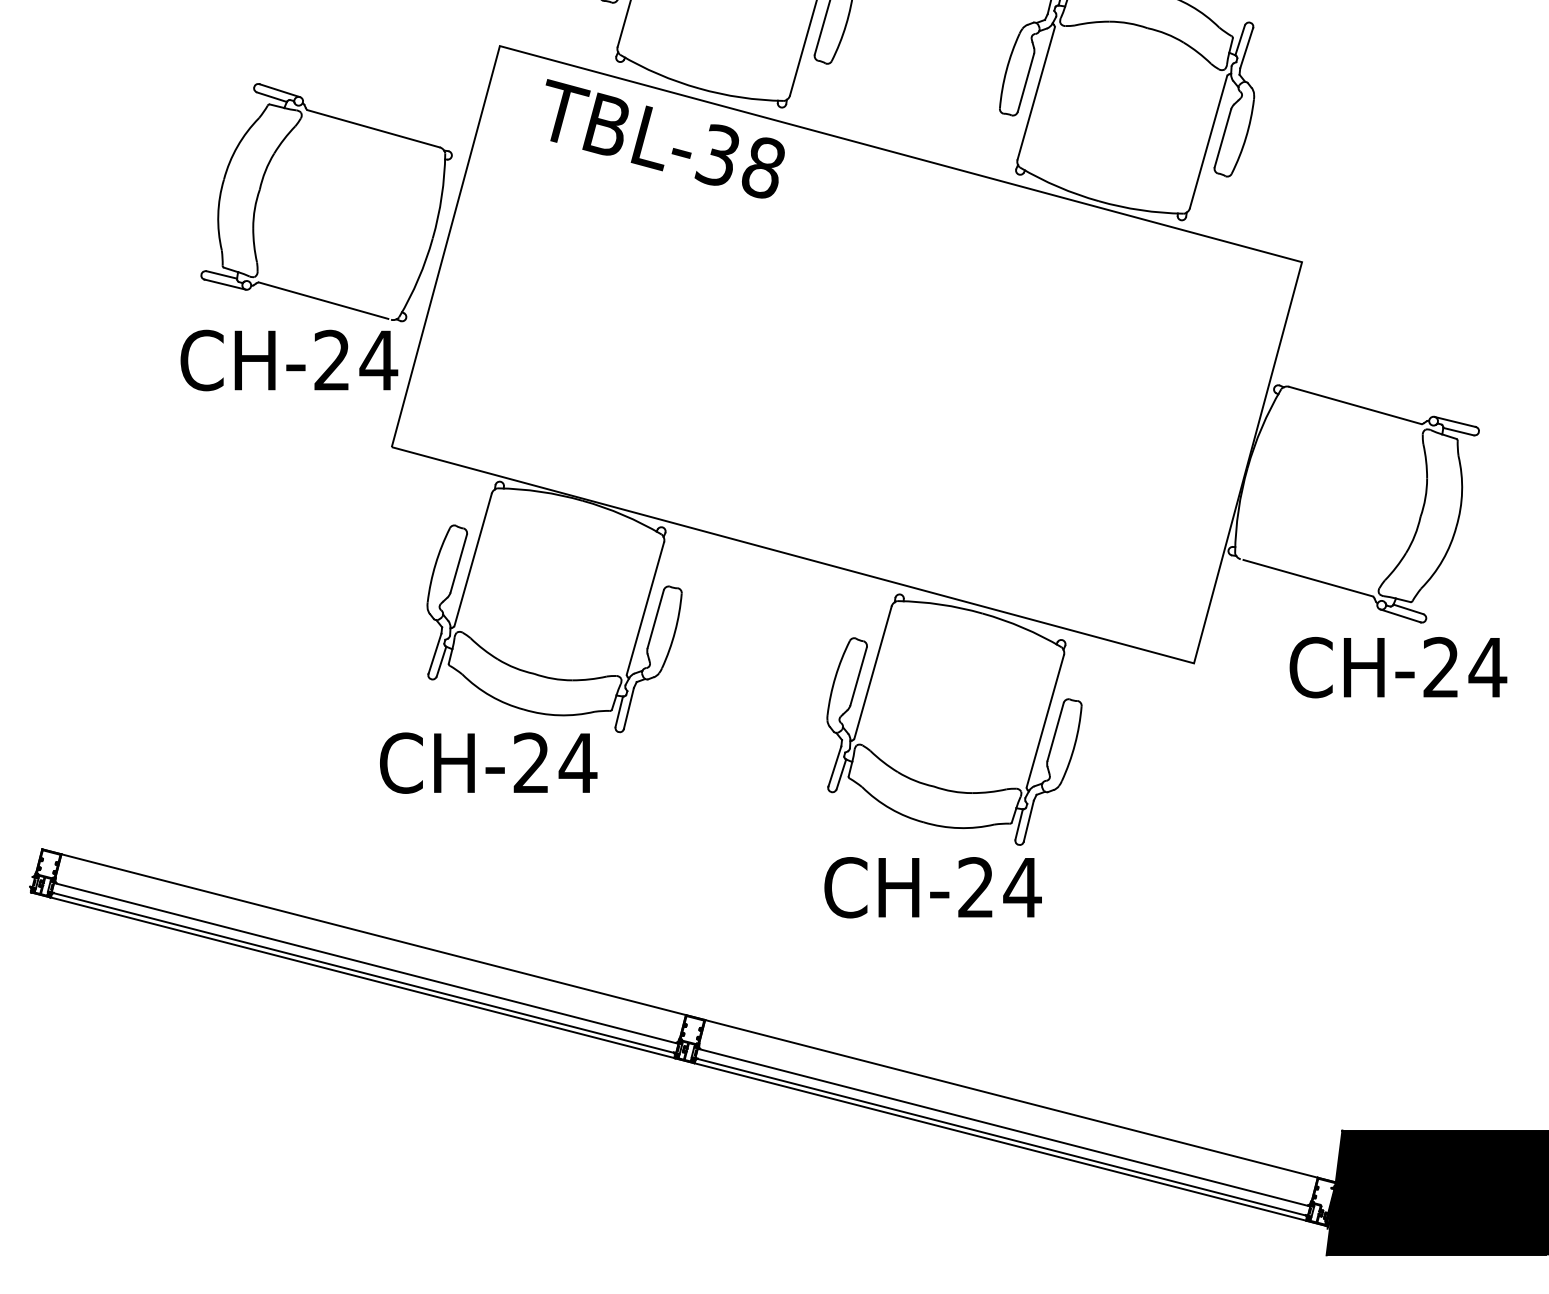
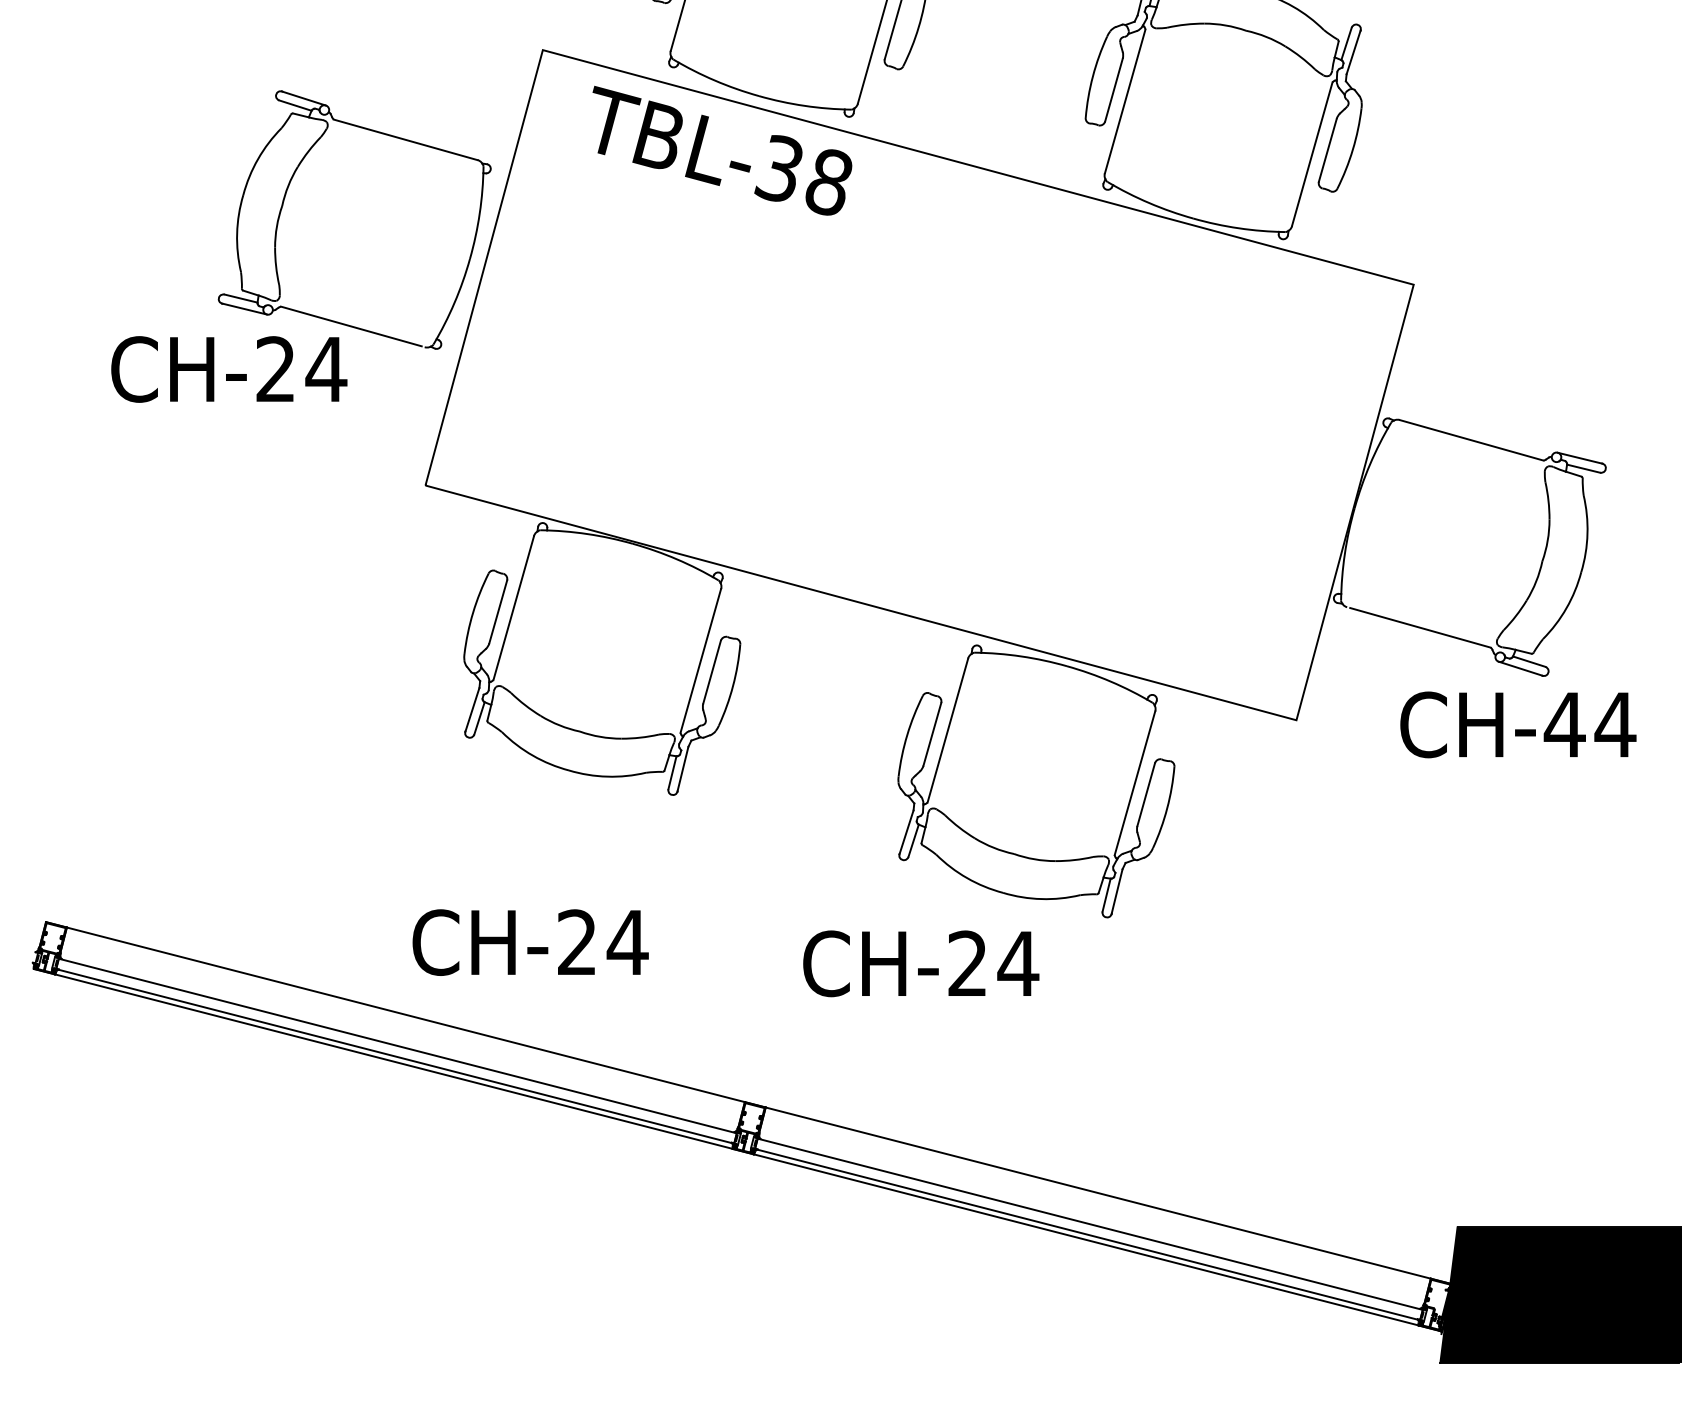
text: (289, 360) -> (229, 369), moved
text: (1440, 667) -> (1564, 724), CH-24 -> CH-44
text: (488, 763) -> (530, 942), moved
text: (933, 887) -> (921, 963), moved

